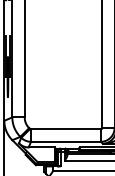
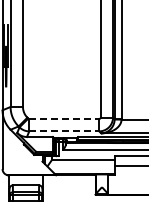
line: (66, 128) -> (64, 118), solid -> dashed
line: (66, 141) -> (64, 131), solid -> dashed

